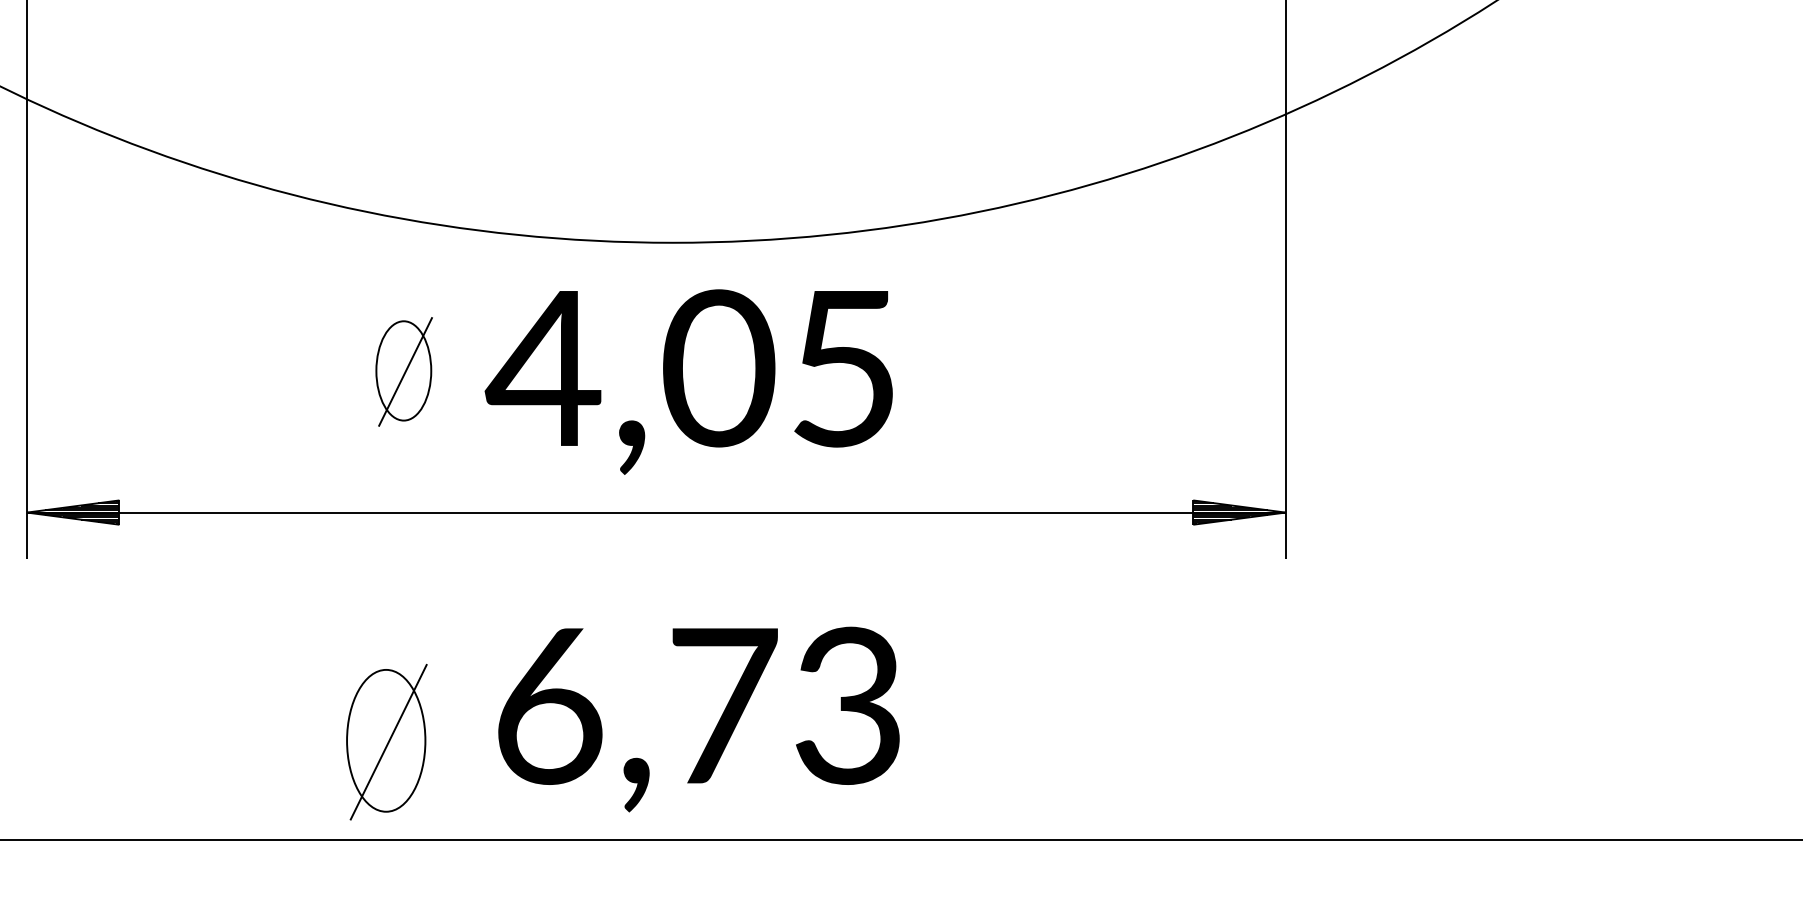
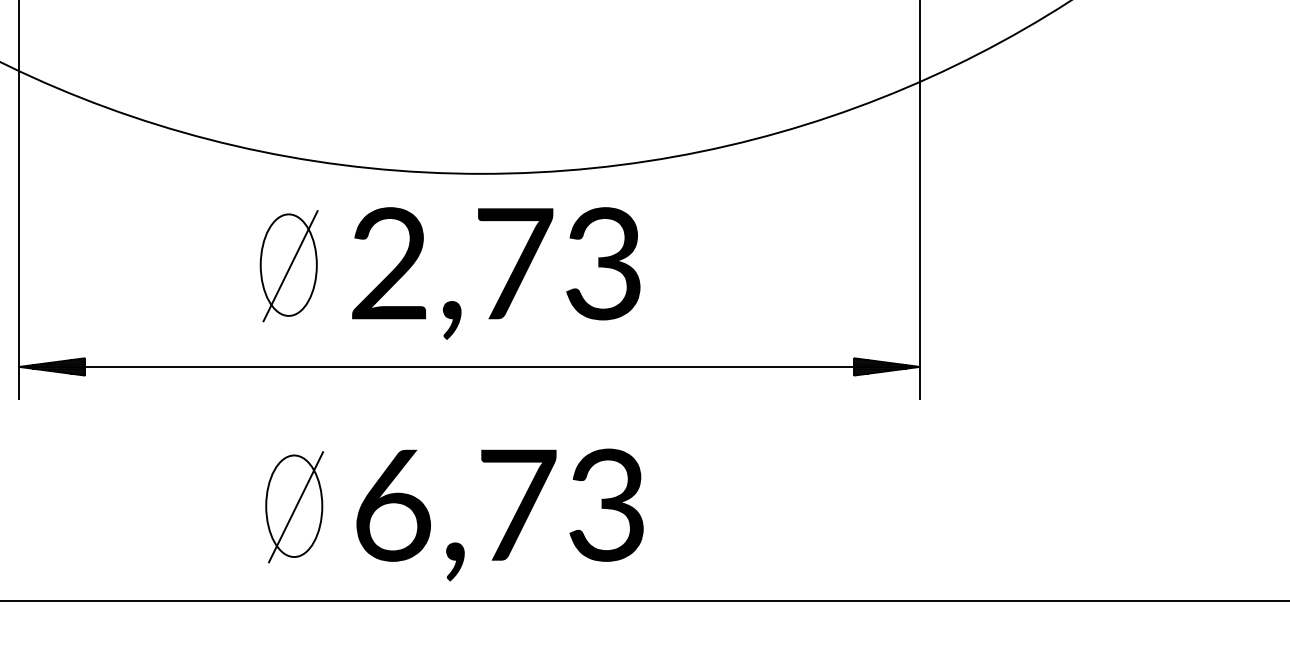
text: (689, 368) -> (493, 263), 4,05 -> 2,73
part: (403, 372) -> (288, 266), size x1.43
part: (386, 742) -> (294, 507), moved

